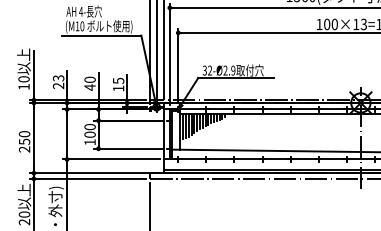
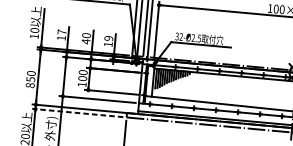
text: (233, 70) -> (199, 38), 32-Ø2.9 -> 32-Ø2.5
text: (118, 80) -> (108, 38), 15 -> 19
text: (58, 82) -> (61, 35), 23 -> 17
text: (24, 149) -> (30, 85), 250 -> 850
line: (87, 178) -> (77, 112), solid -> dashed

